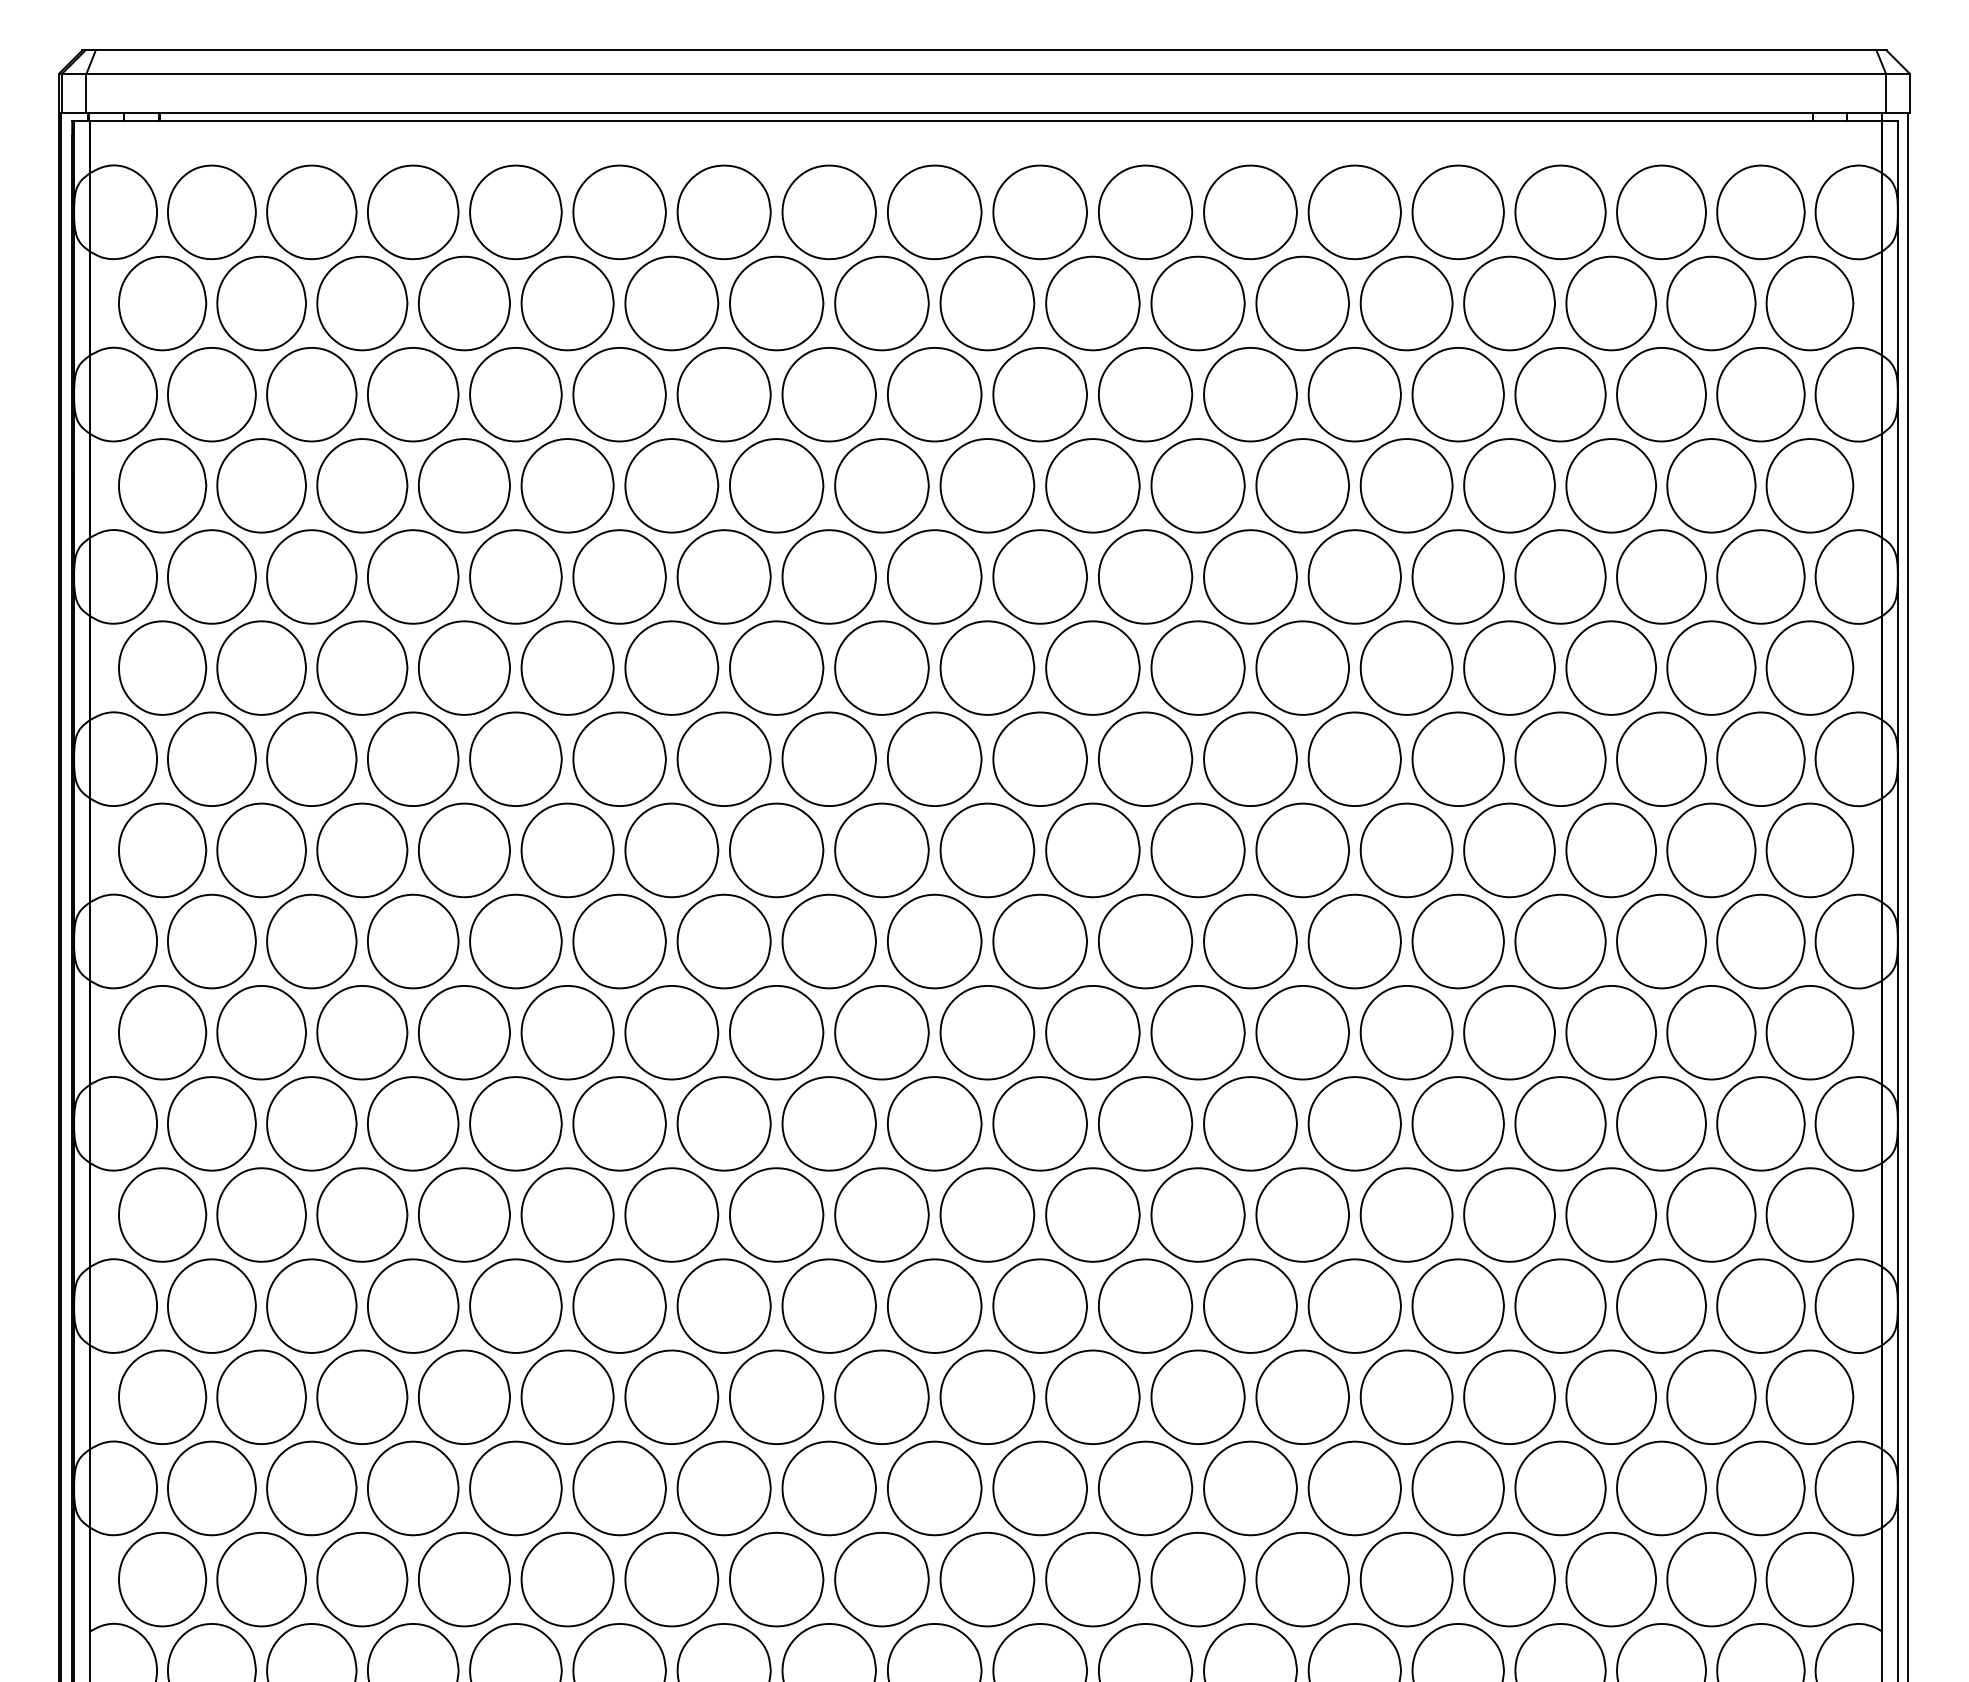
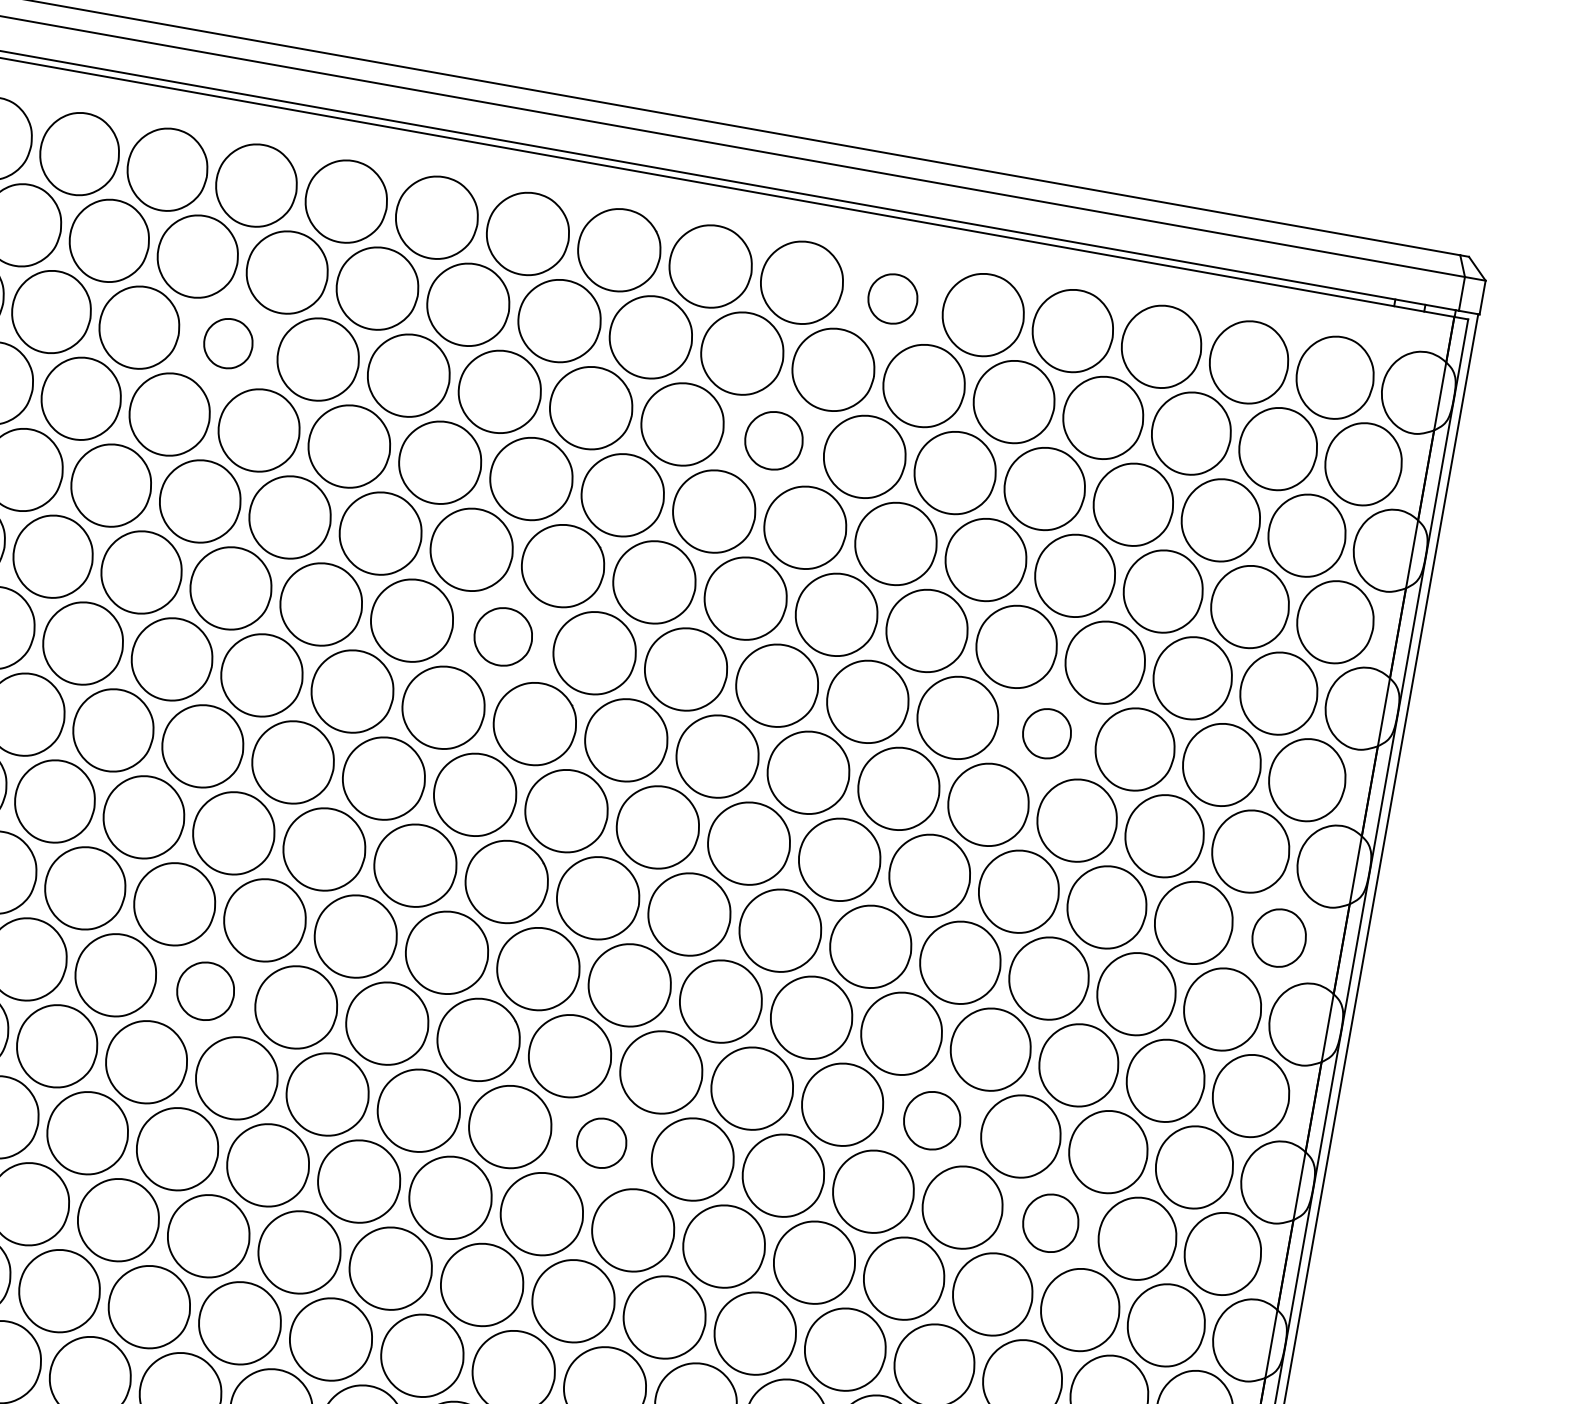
part: (1250, 212) -> (892, 299), size x0.6
part: (515, 394) -> (228, 343), size x0.6
part: (1145, 394) -> (773, 440), size x0.7
part: (881, 667) -> (503, 636), size x0.7
part: (1509, 667) -> (1047, 733), size x0.6
part: (1809, 850) -> (1278, 938), size x0.7
part: (619, 1123) -> (205, 990), size x0.7
part: (1457, 1123) -> (931, 1120), size x0.7
part: (1092, 1214) -> (601, 1142), size x0.6
part: (1611, 1214) -> (1051, 1222), size x0.7

